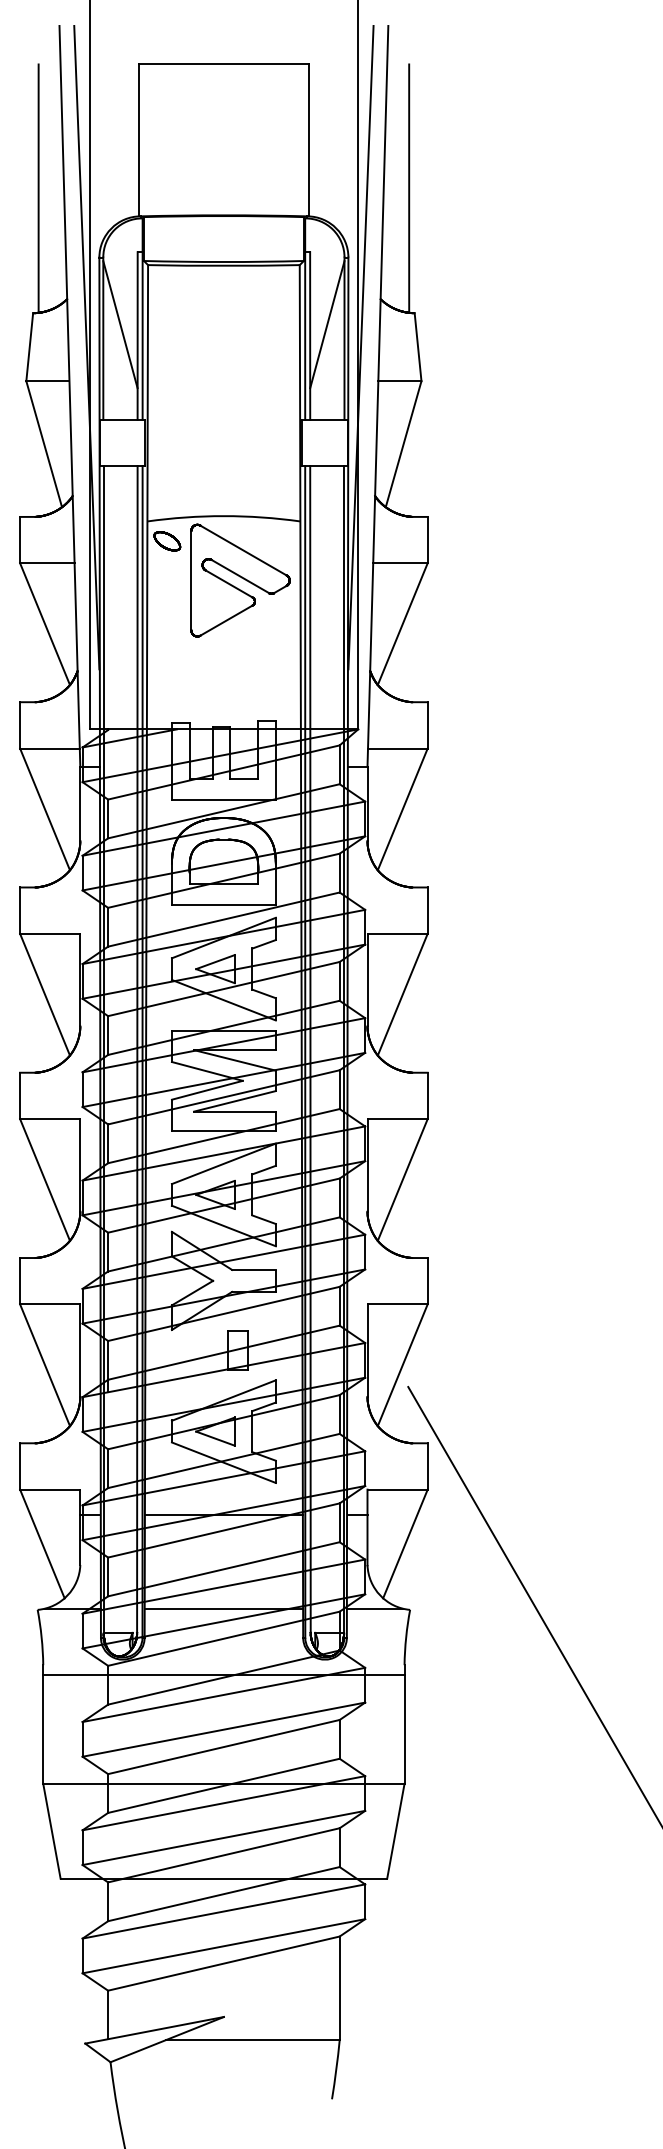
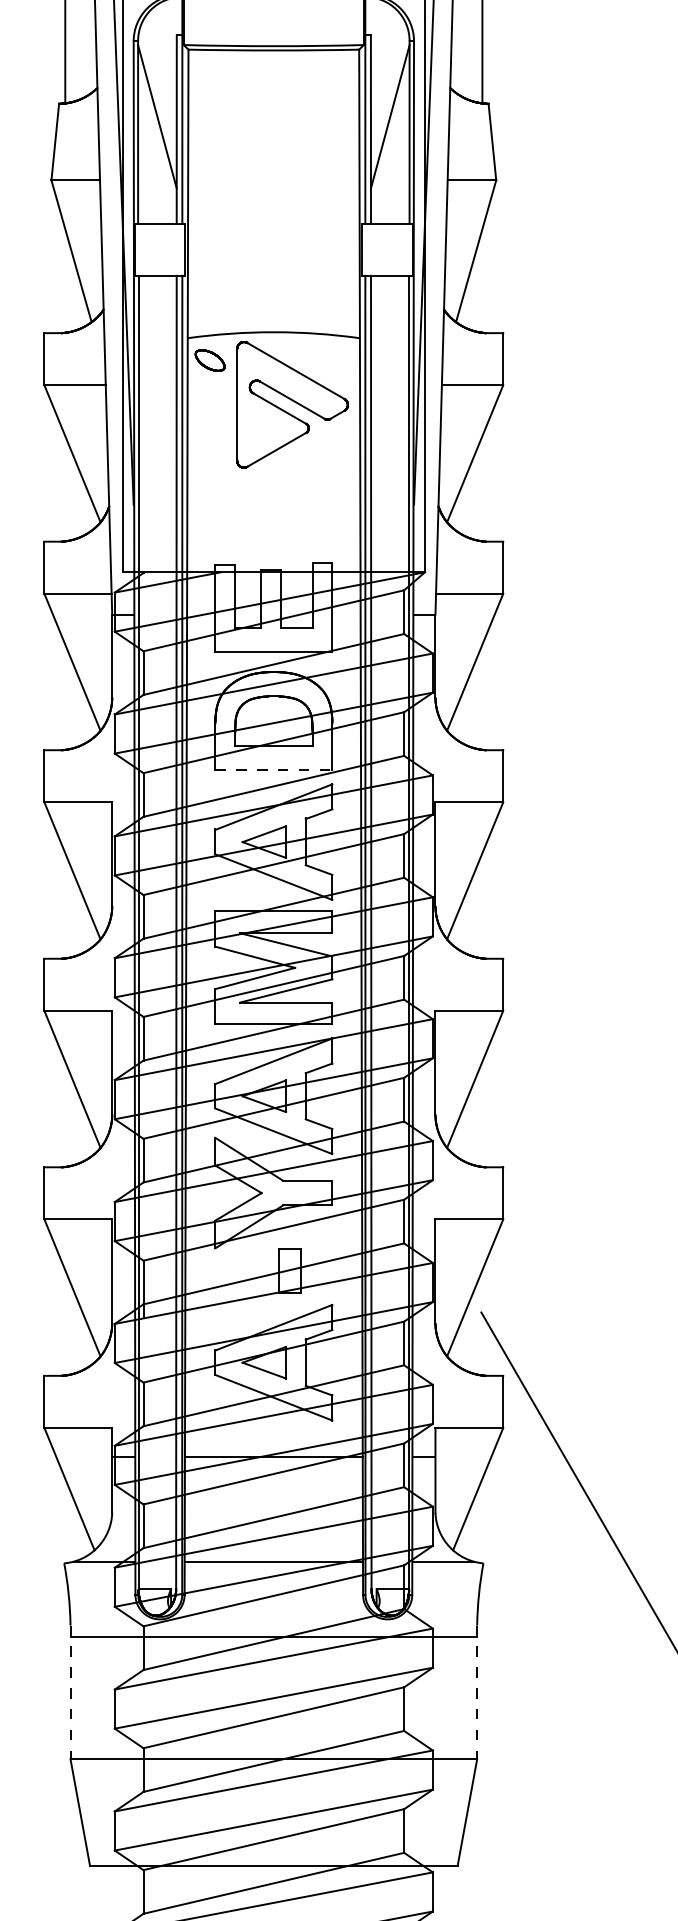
line: (223, 905) -> (273, 770), solid -> dashed
line: (43, 1725) -> (70, 1693), solid -> dashed
line: (404, 1725) -> (477, 1693), solid -> dashed

